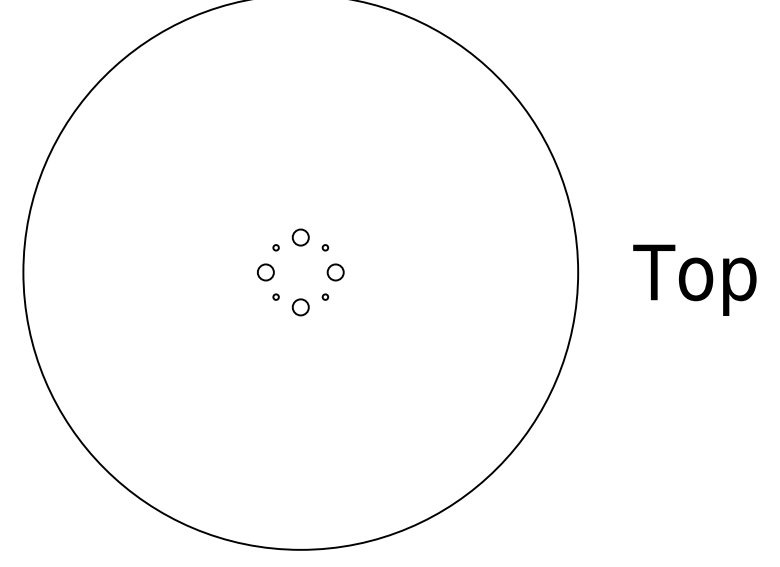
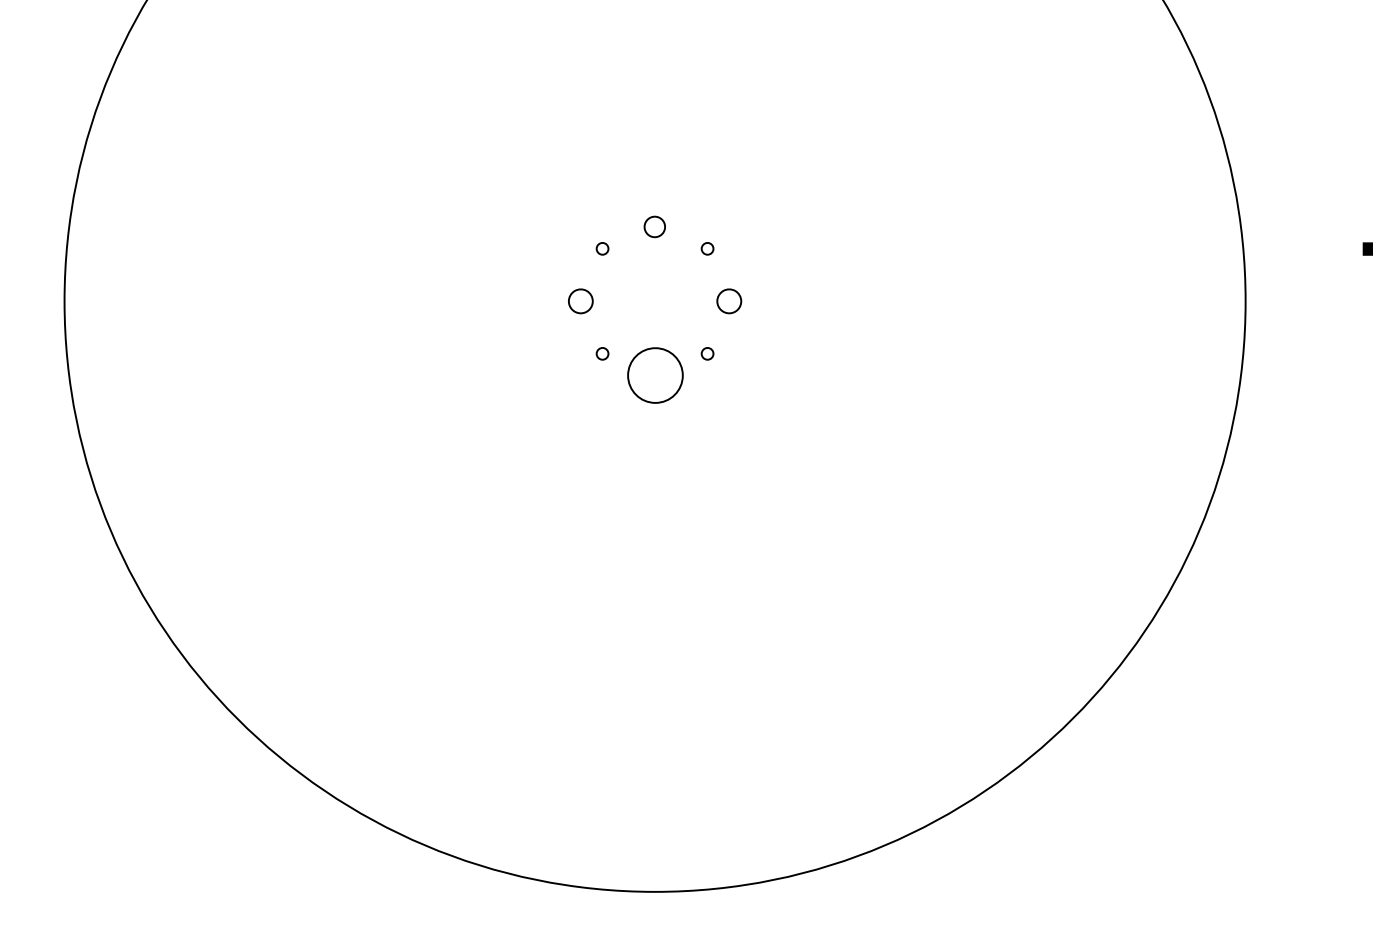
part: (300, 237) -> (654, 226), size x0.6
part: (265, 272) -> (579, 301), size x0.7
part: (335, 272) -> (728, 301), size x0.7
part: (300, 307) -> (654, 375), size x1.6

